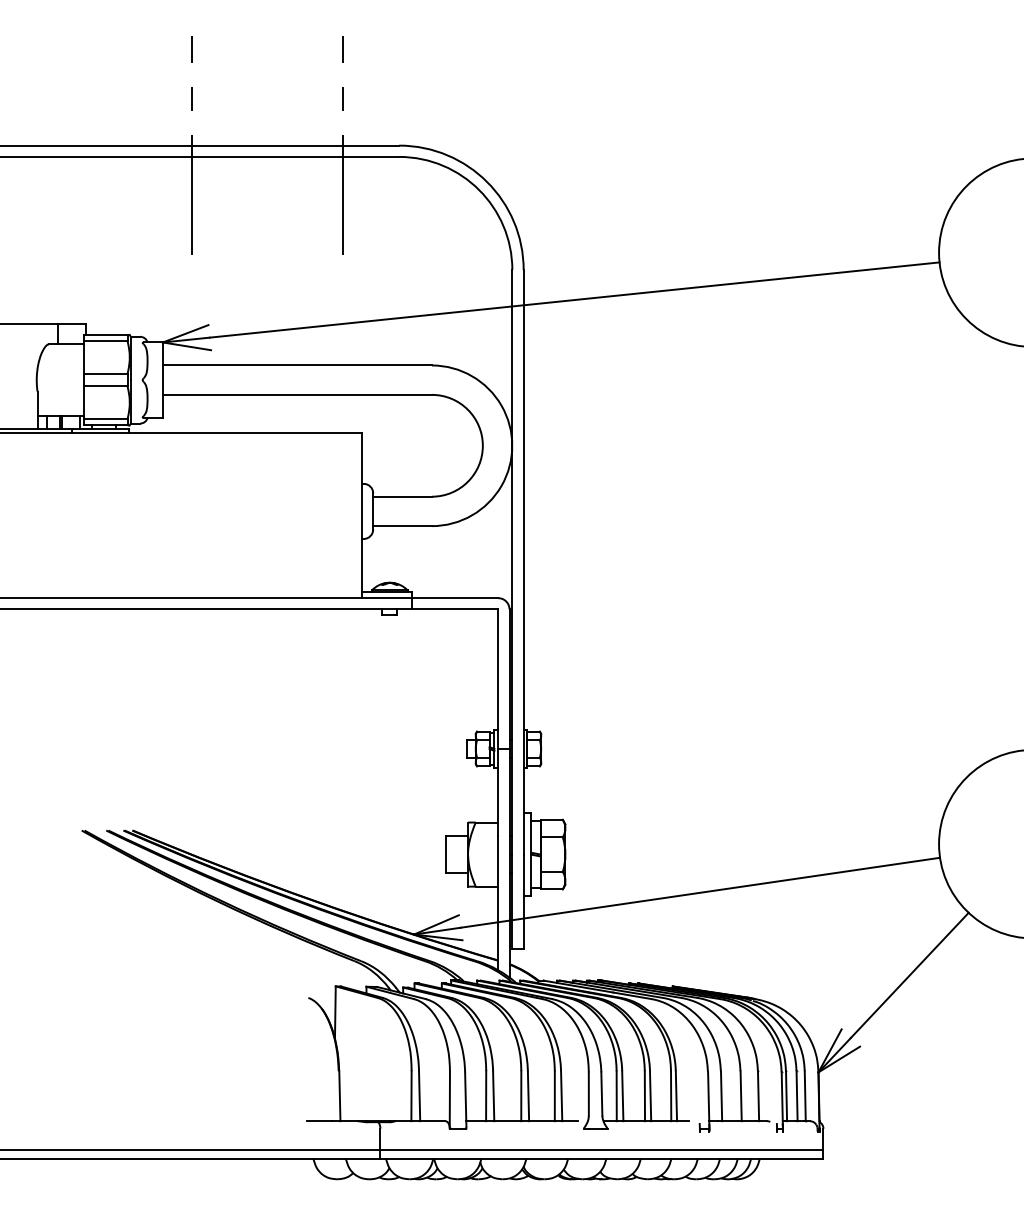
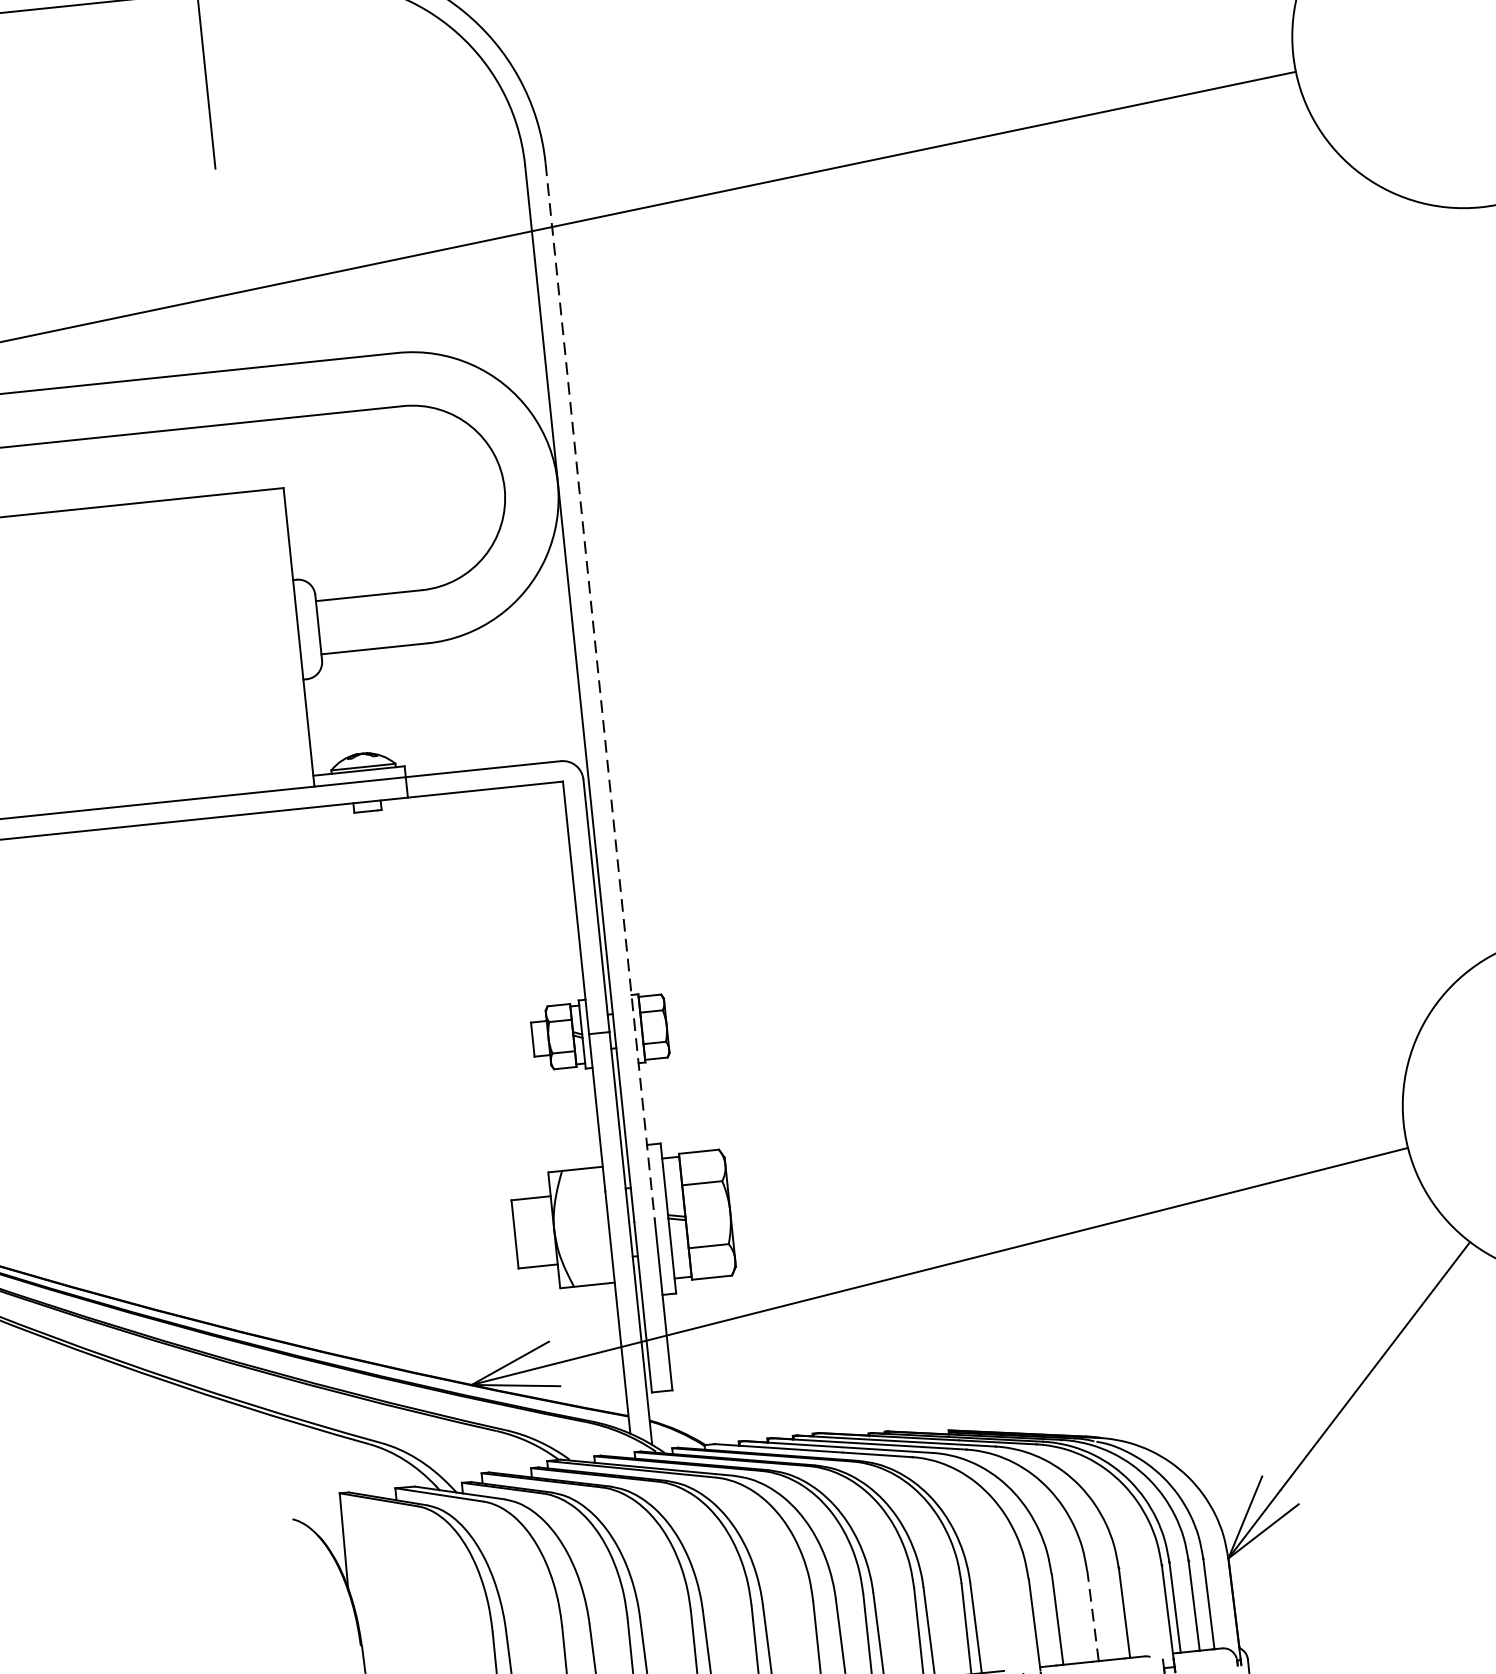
line: (523, 562) -> (599, 691), solid -> dashed
line: (741, 1095) -> (1093, 1614), solid -> dashed

